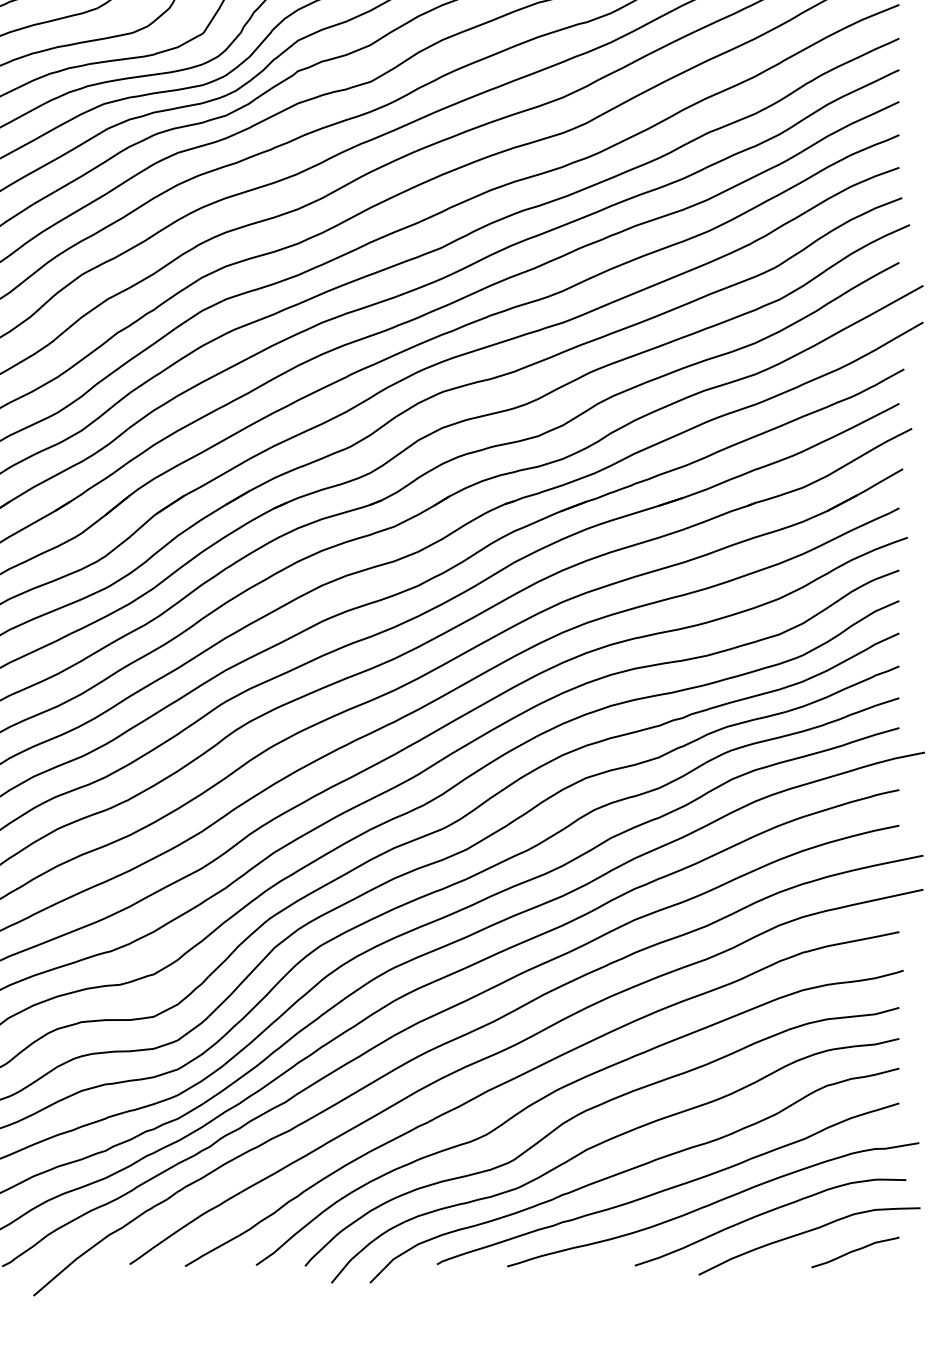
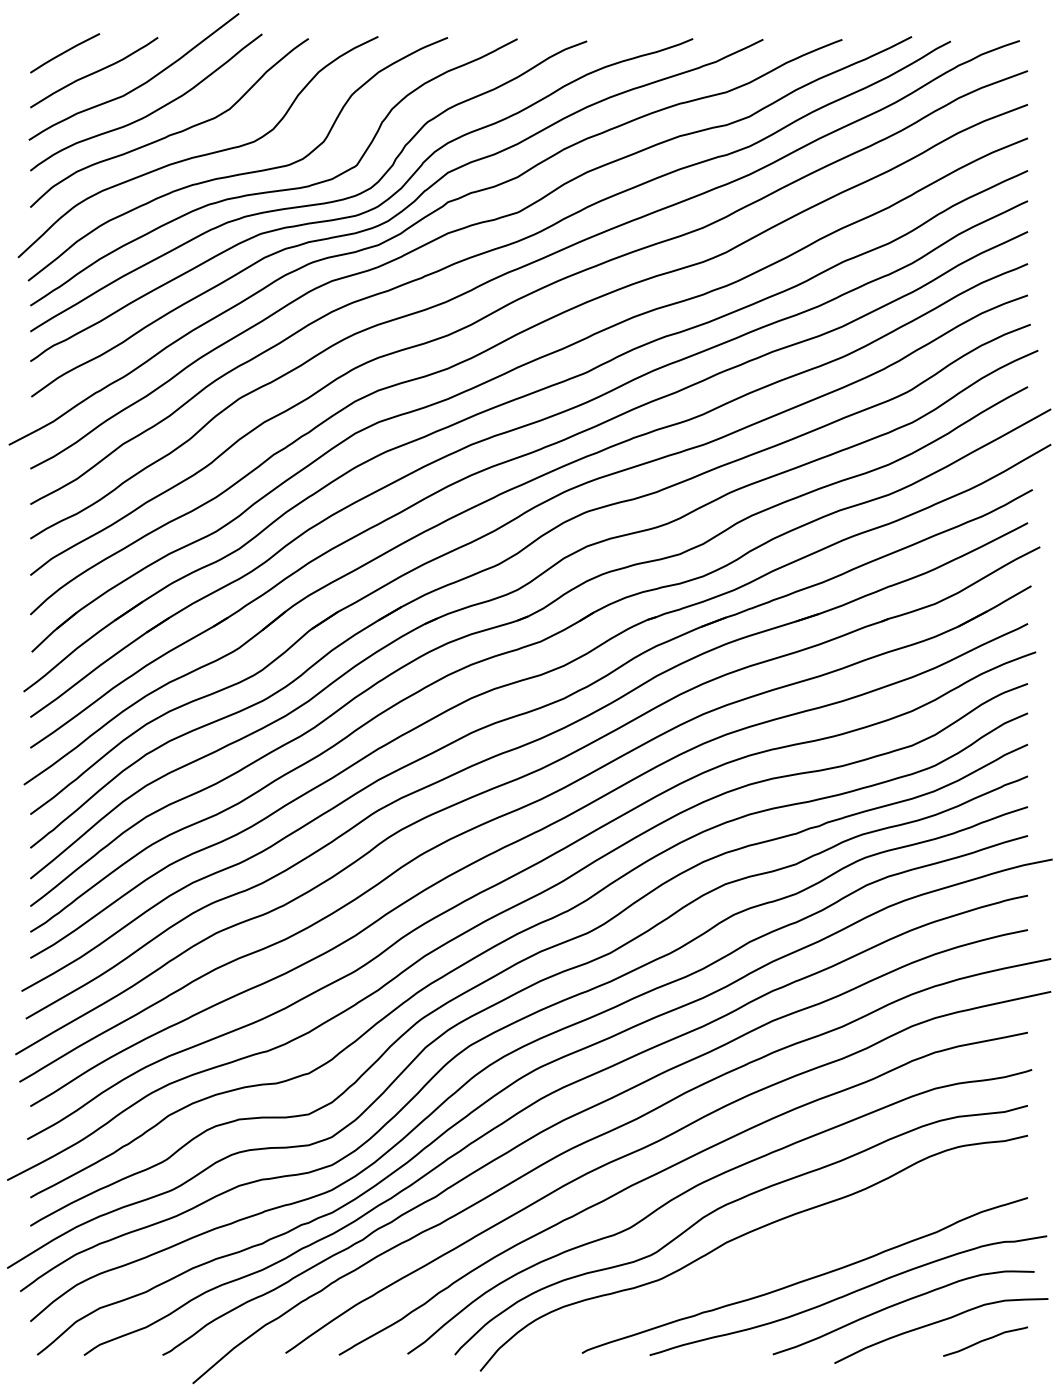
curve: (631, 1170) -> (769, 1262), removed

